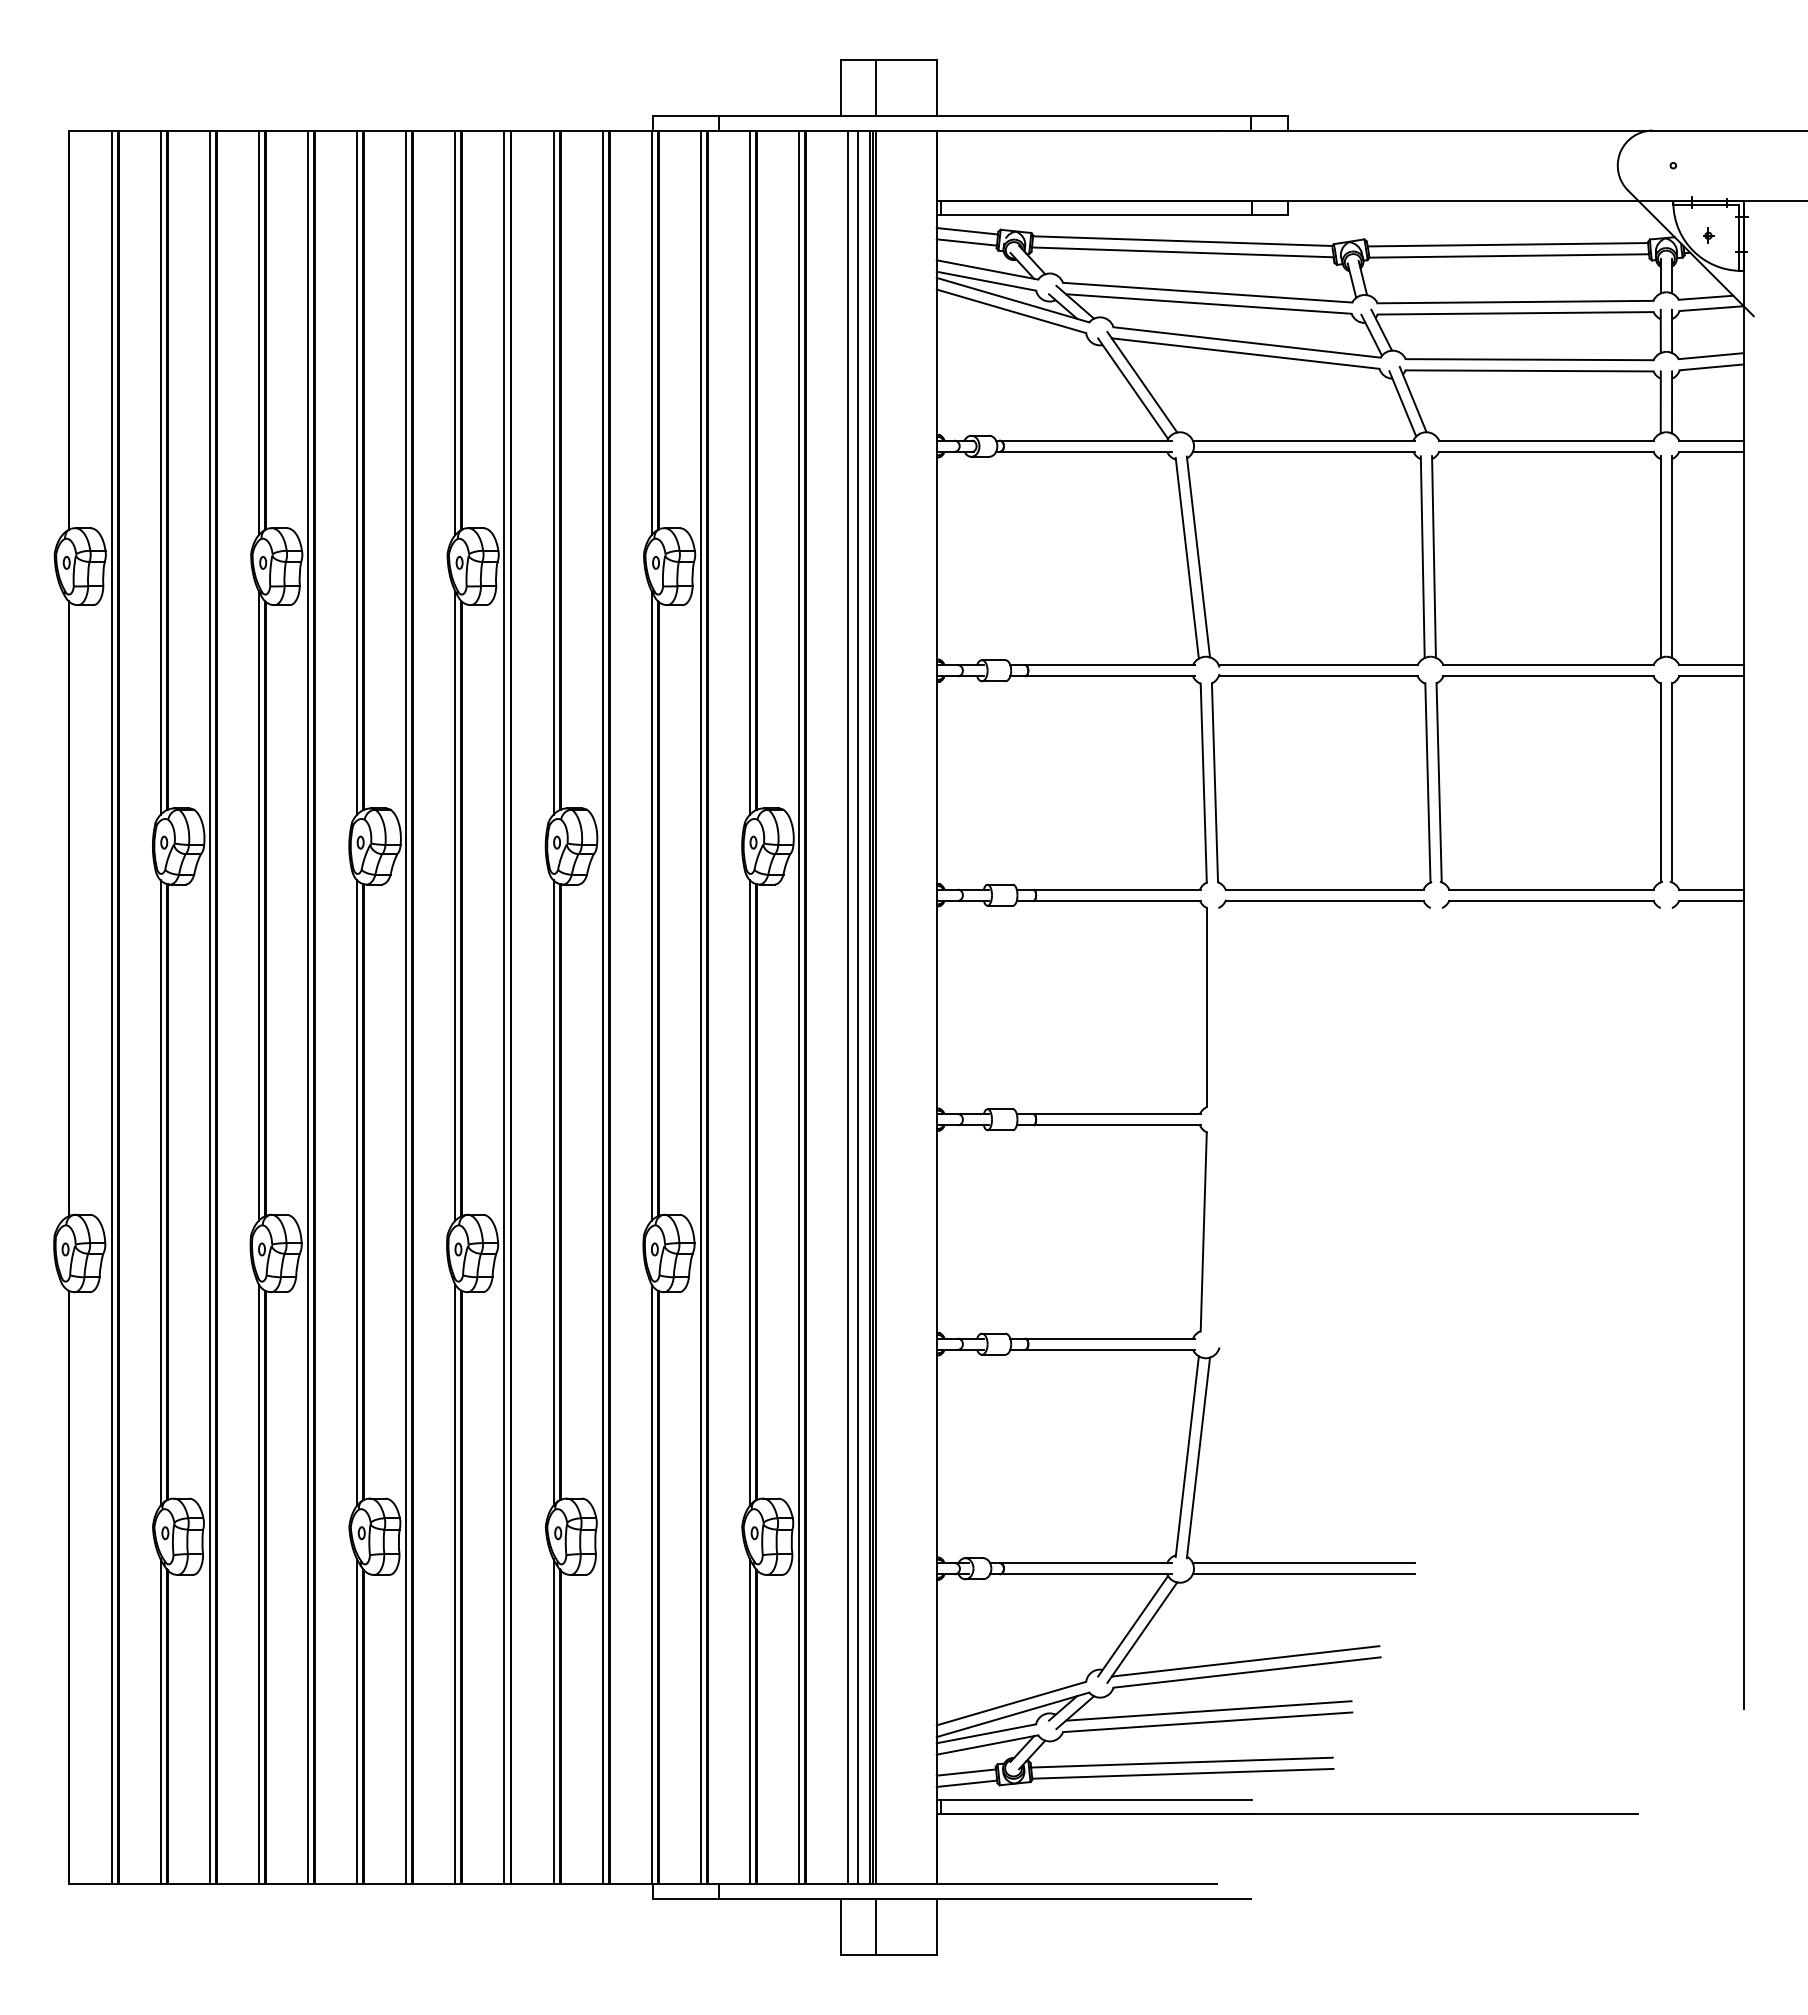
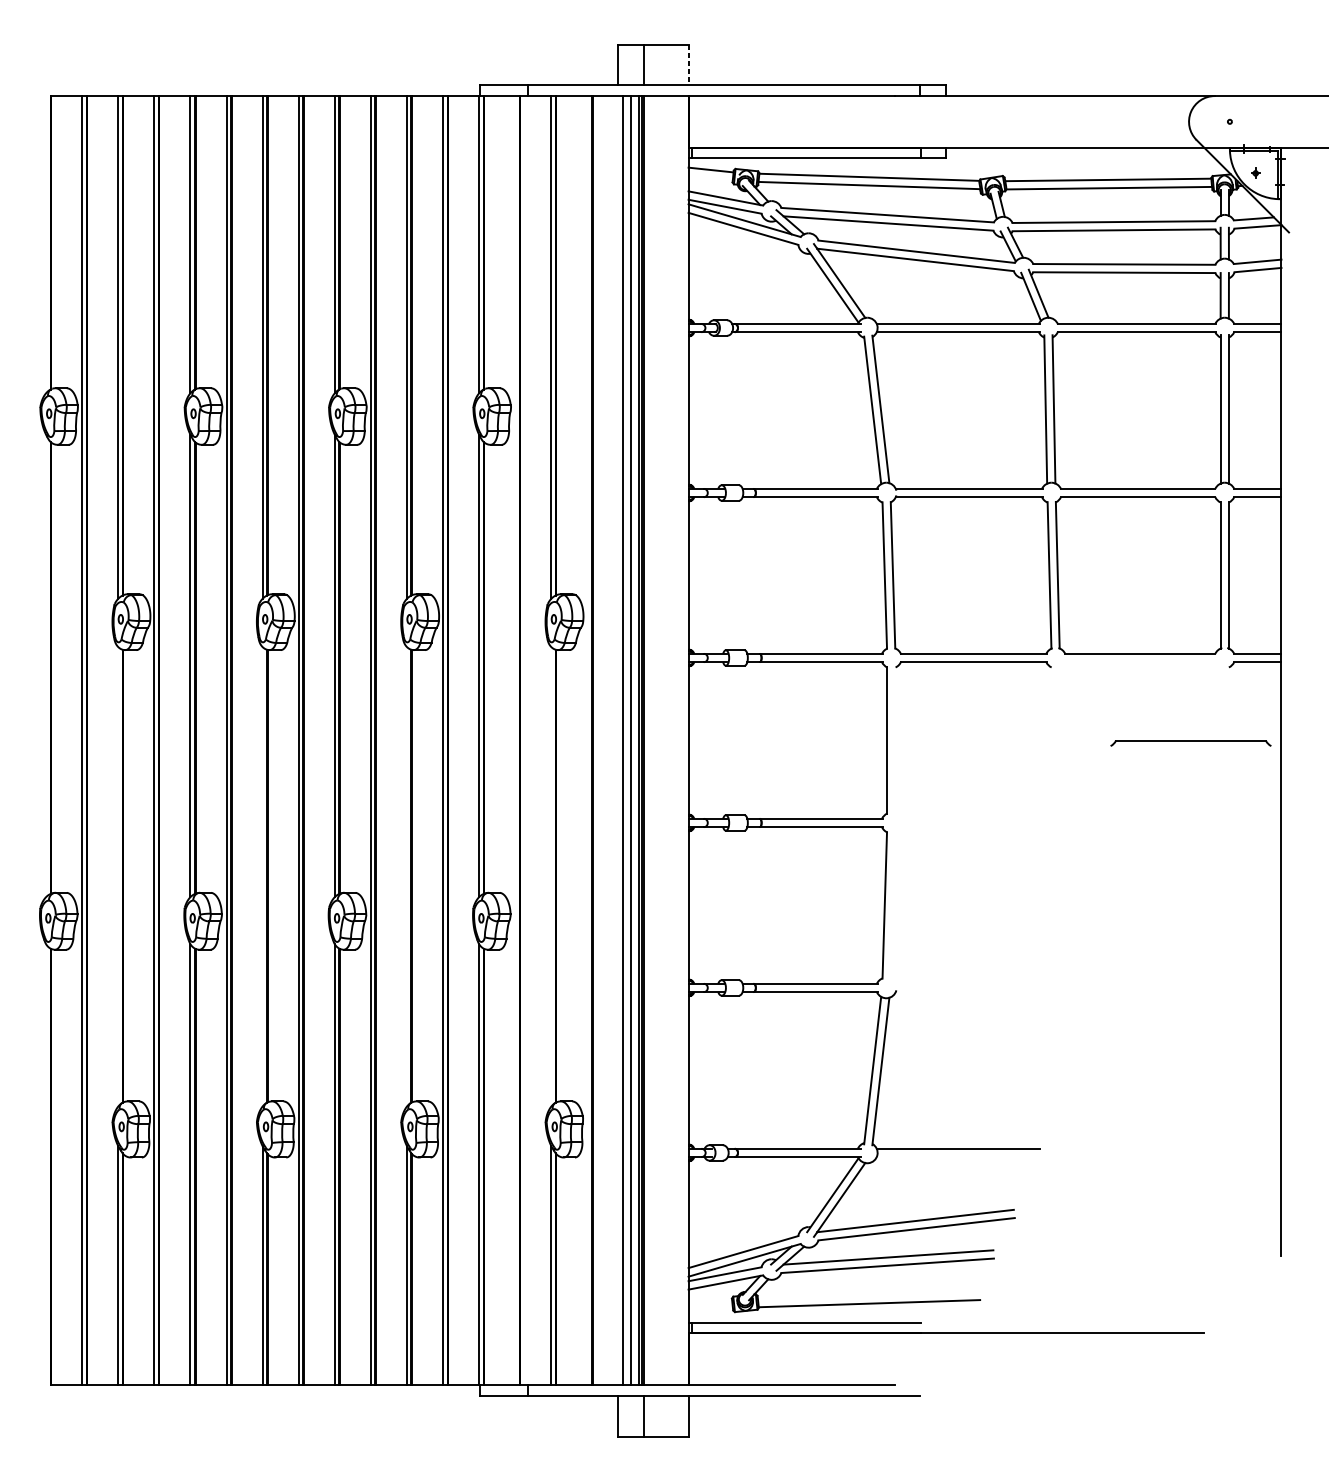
line: (936, 88) -> (688, 65), solid -> dashed
line: (966, 242) -> (710, 178), removed
part: (1550, 904) -> (1190, 743), moved
line: (700, 1007) -> (514, 740), removed
line: (799, 1007) -> (587, 740), removed
line: (160, 1192) -> (118, 876), removed
line: (357, 1192) -> (262, 876), removed
line: (553, 1192) -> (406, 876), removed
line: (749, 1192) -> (550, 876), removed
line: (1303, 1574) -> (958, 1157), removed
line: (1181, 1762) -> (868, 1295), removed
line: (966, 1772) -> (710, 1302), removed
line: (966, 1783) -> (710, 1310), removed

